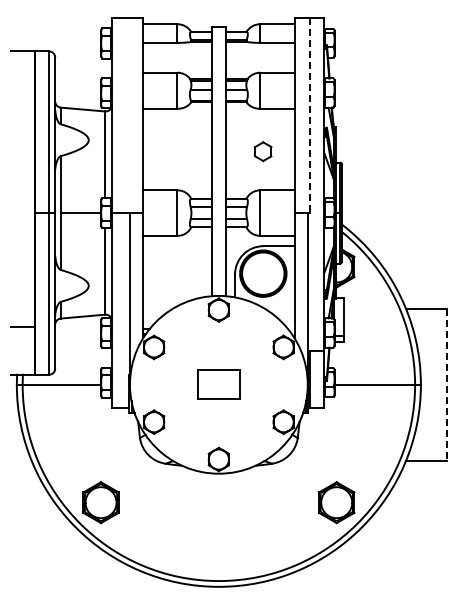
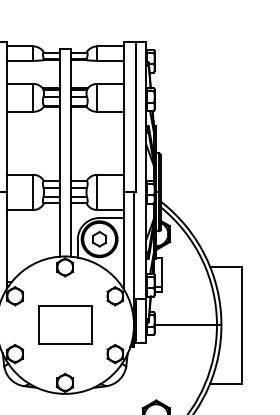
line: (309, 116) -> (135, 117), dashed -> solid
part: (263, 151) -> (99, 239), moved
part: (218, 384) -> (64, 324), size x1.67
line: (447, 384) -> (242, 324), dashed -> solid

